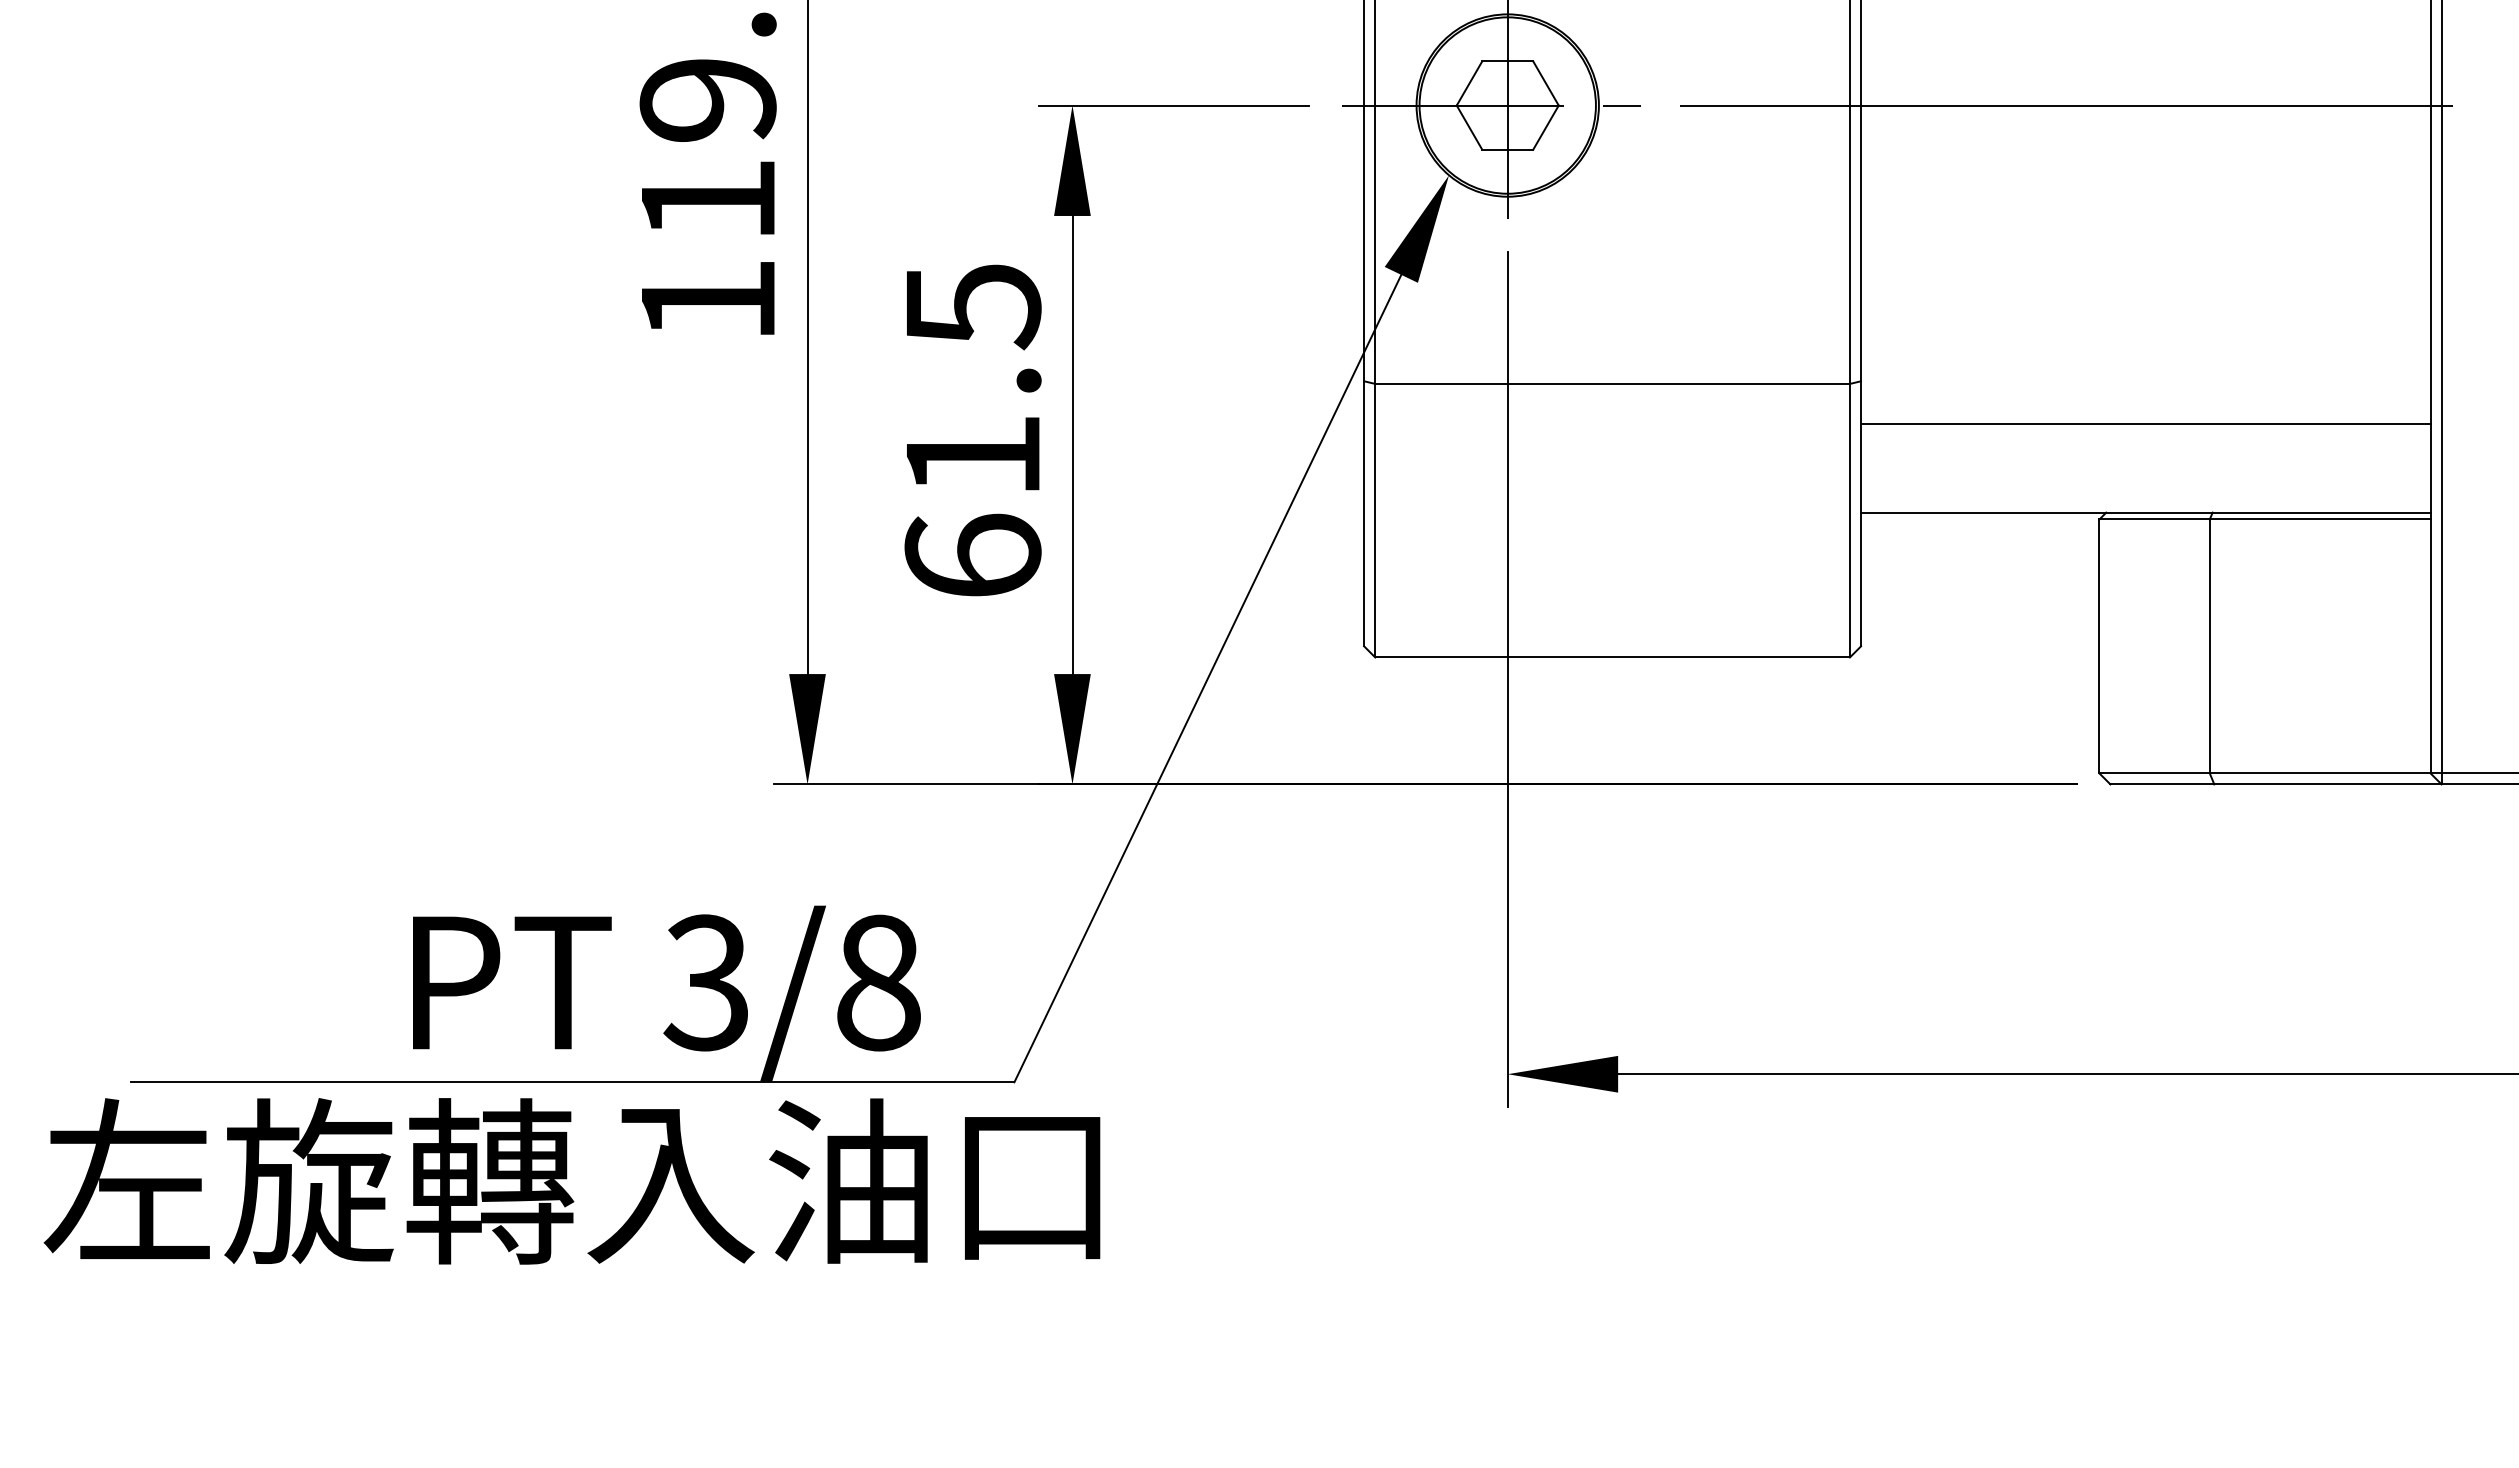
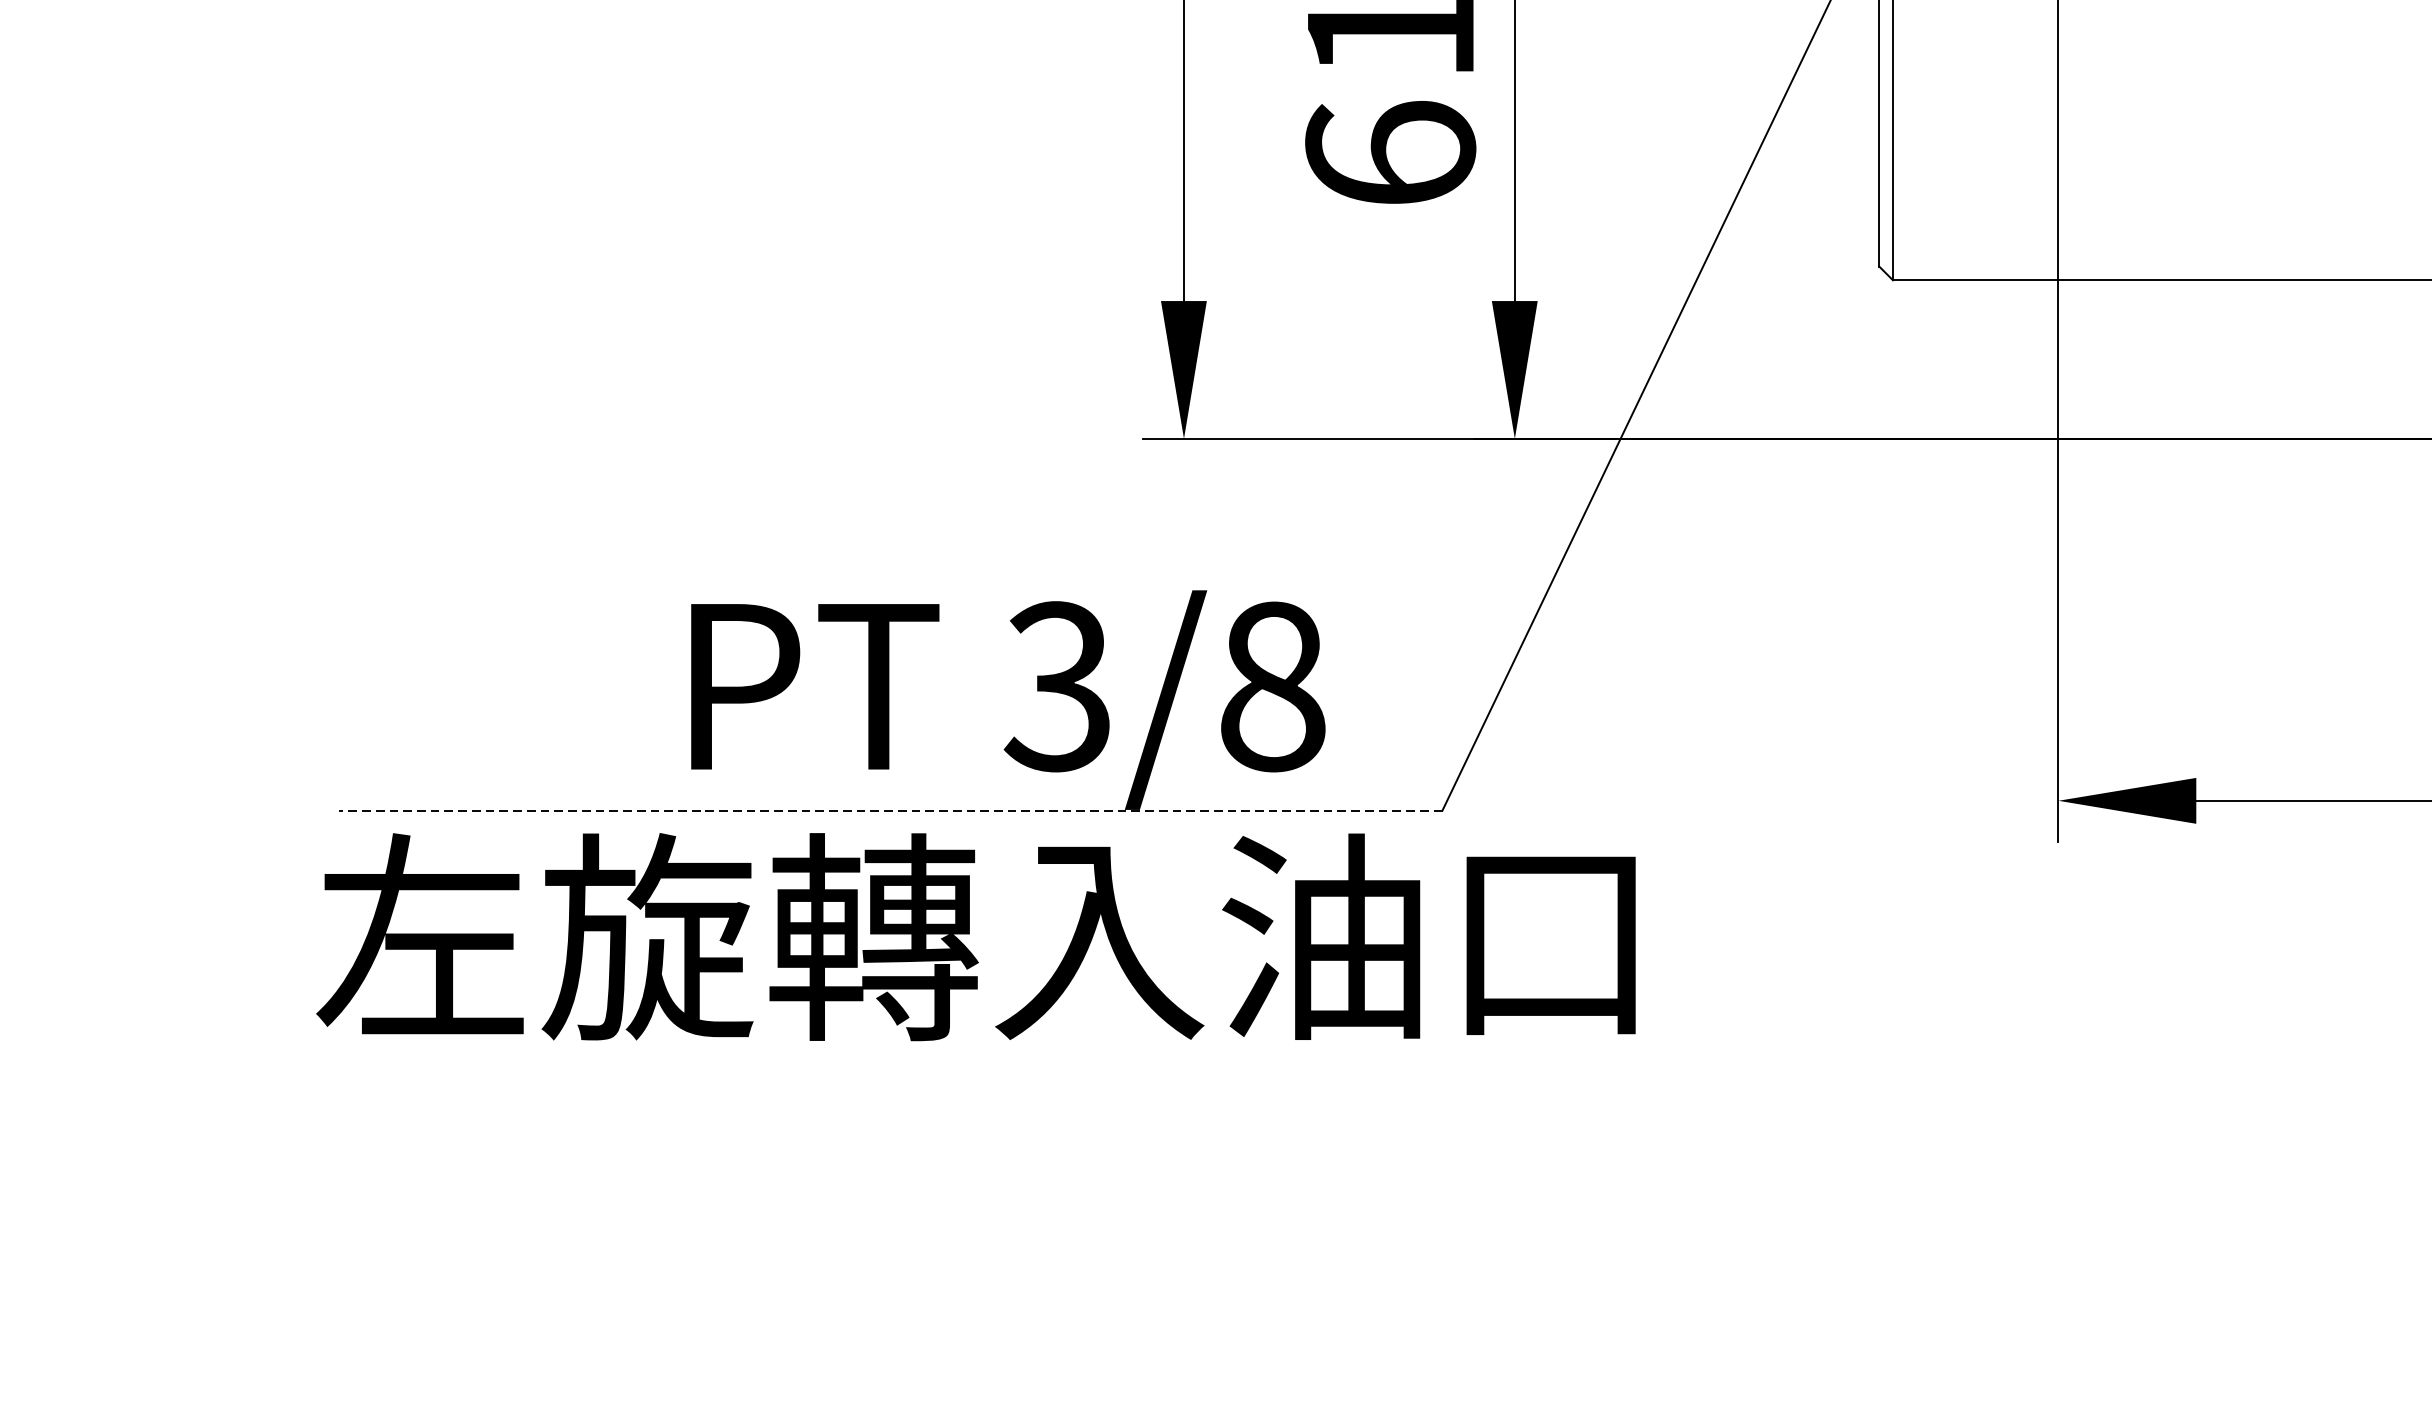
line: (572, 1082) -> (890, 811), solid -> dashed
text: (571, 1181) -> (975, 937), moved

